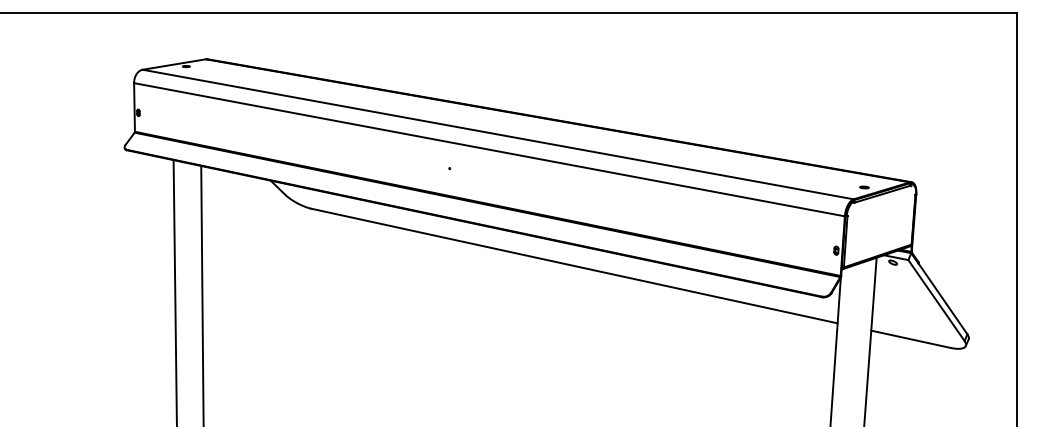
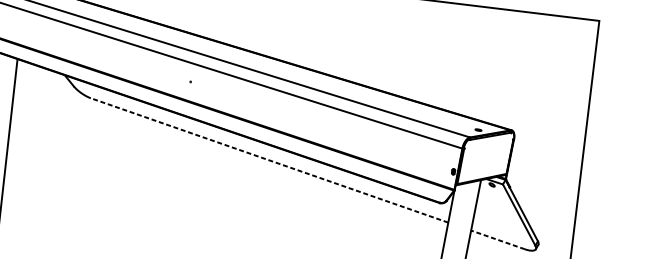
line: (574, 265) -> (269, 160), solid -> dashed
line: (910, 339) -> (497, 240), solid -> dashed

